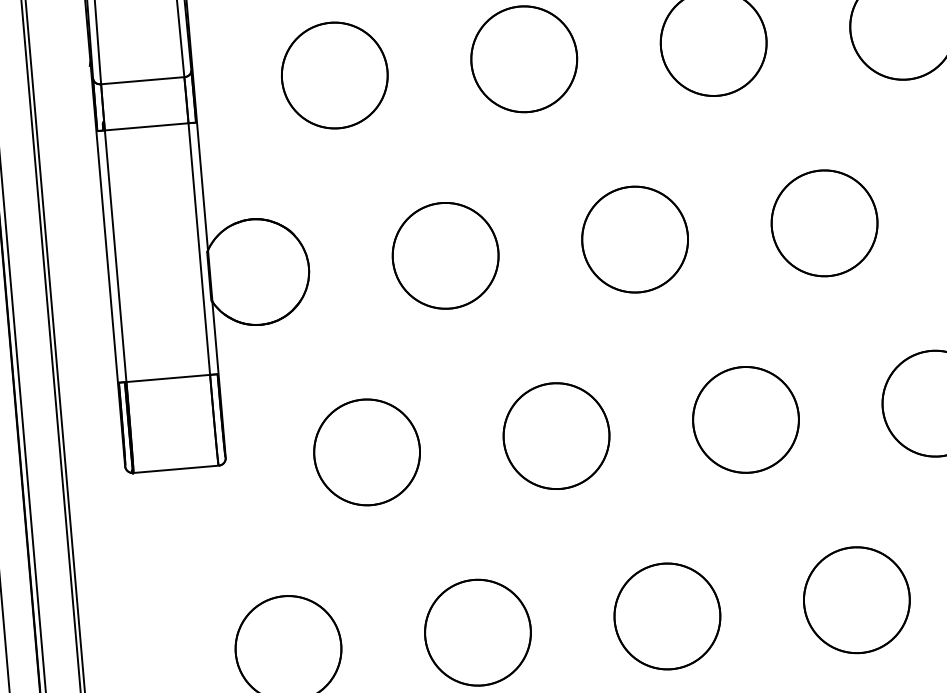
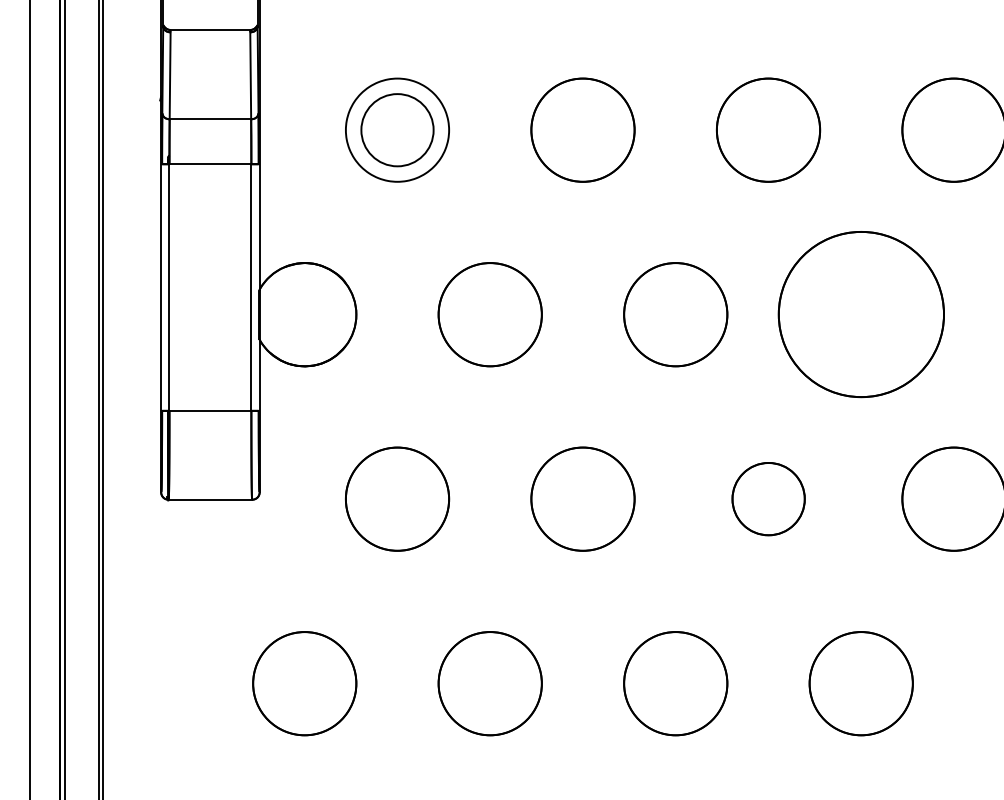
circle: (334, 74) -> (397, 129), size x0.7
circle: (823, 223) -> (860, 314), size x1.6
circle: (745, 419) -> (768, 498), size x0.7

